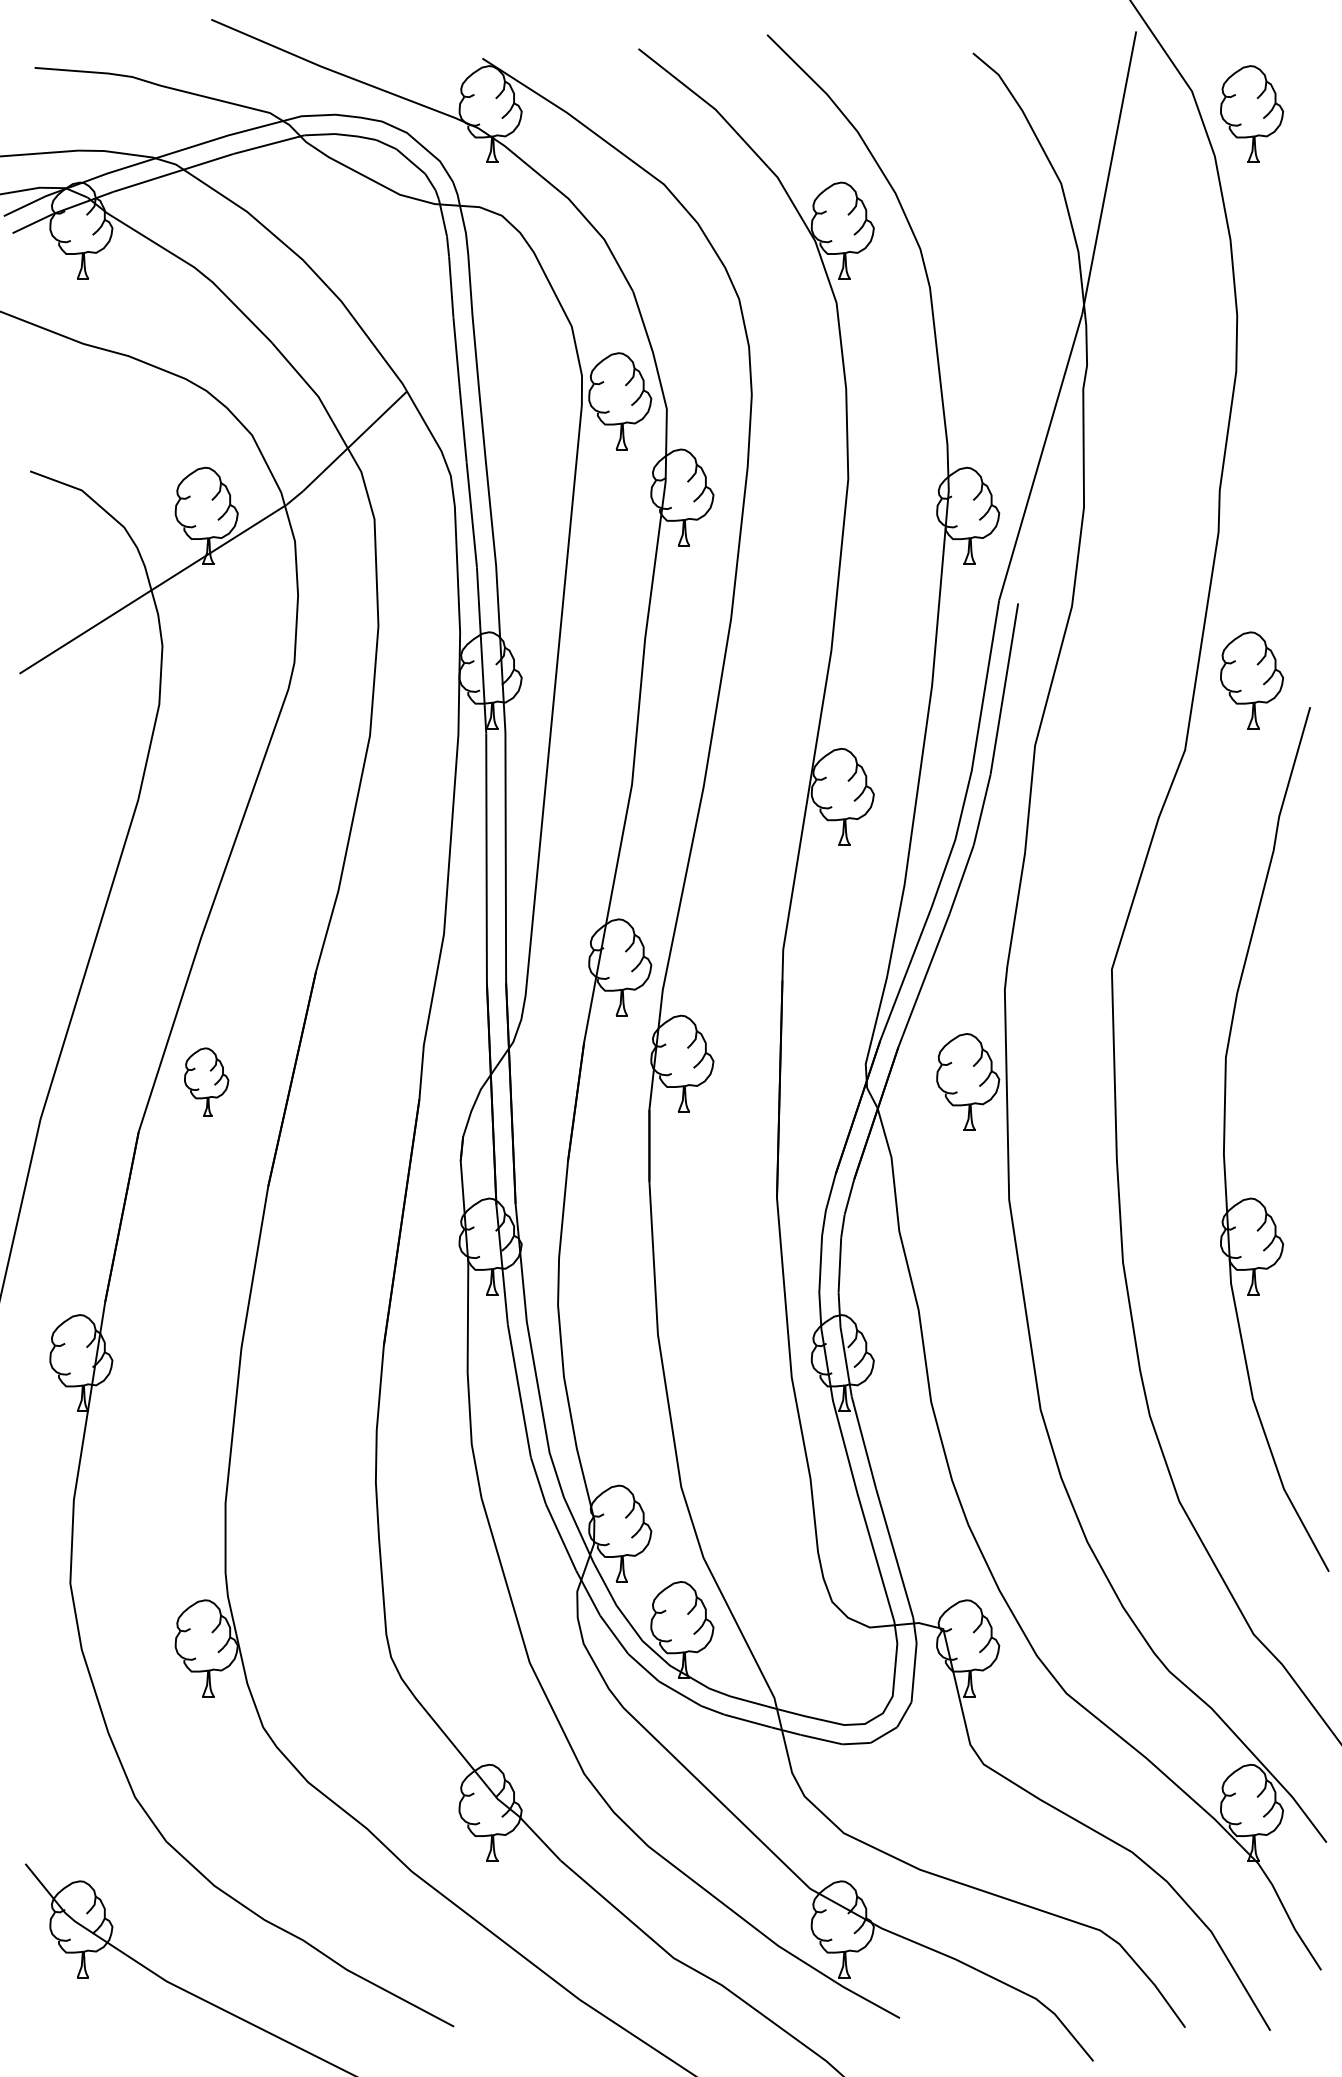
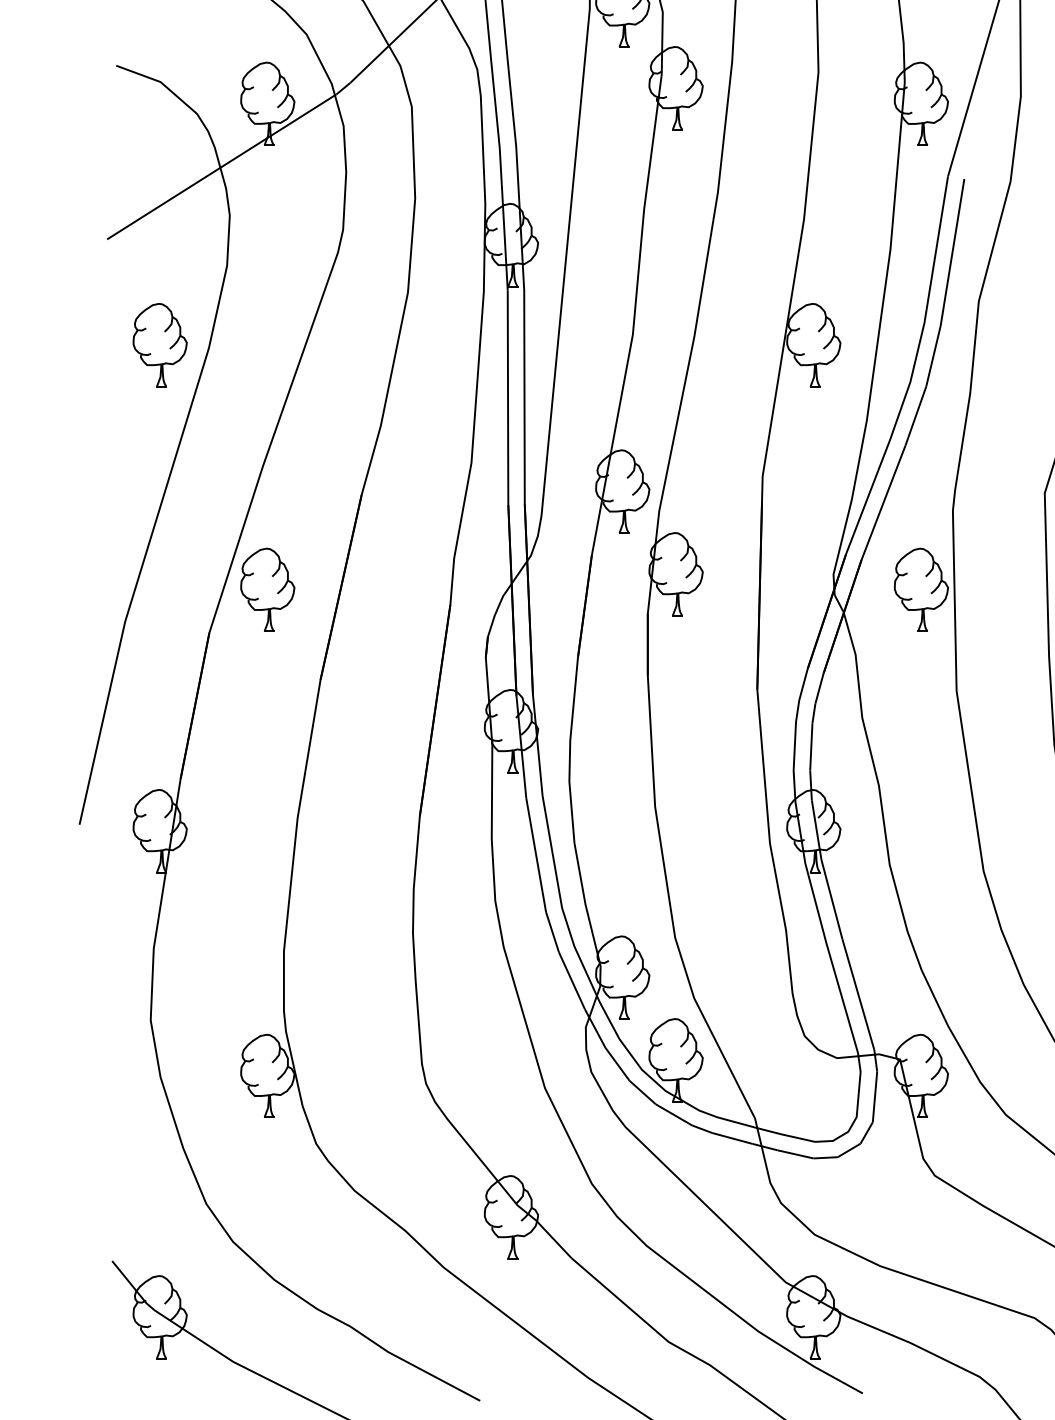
part: (81, 796) -> (160, 344), added
part: (206, 1081) -> (267, 589), size x1.43

